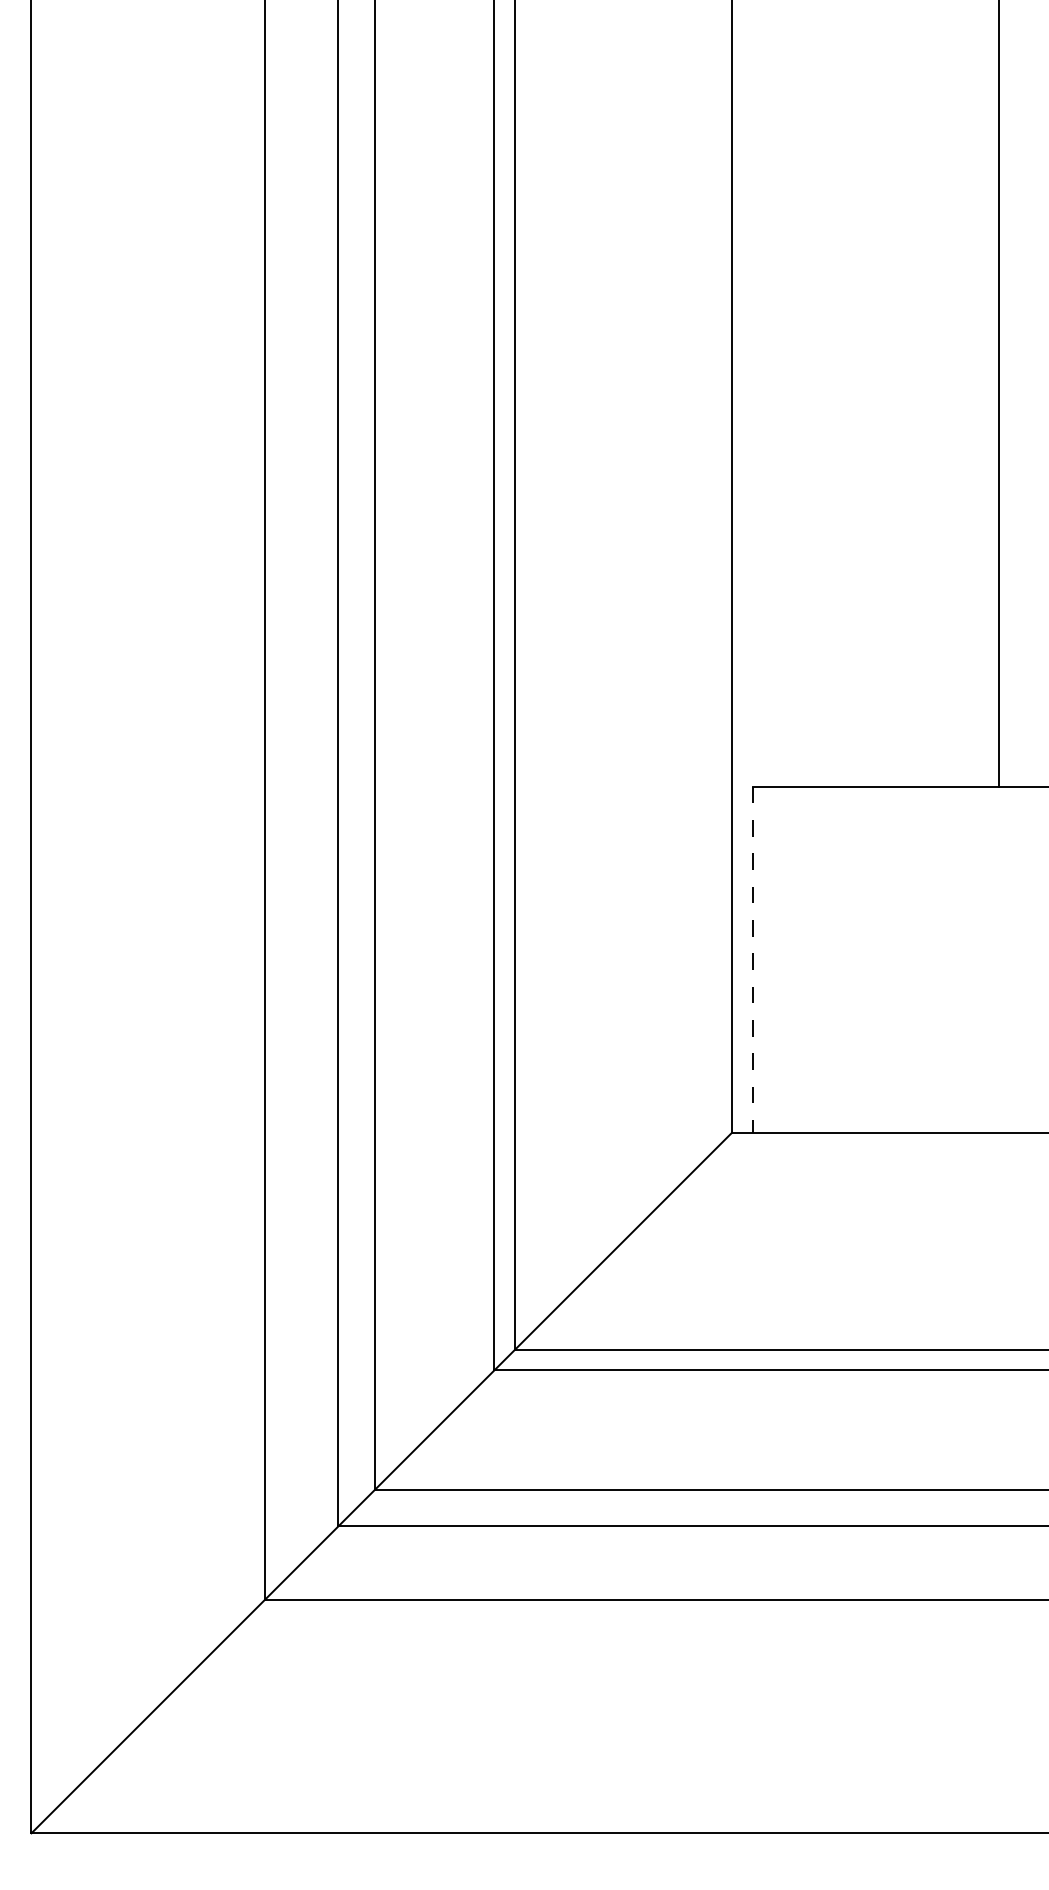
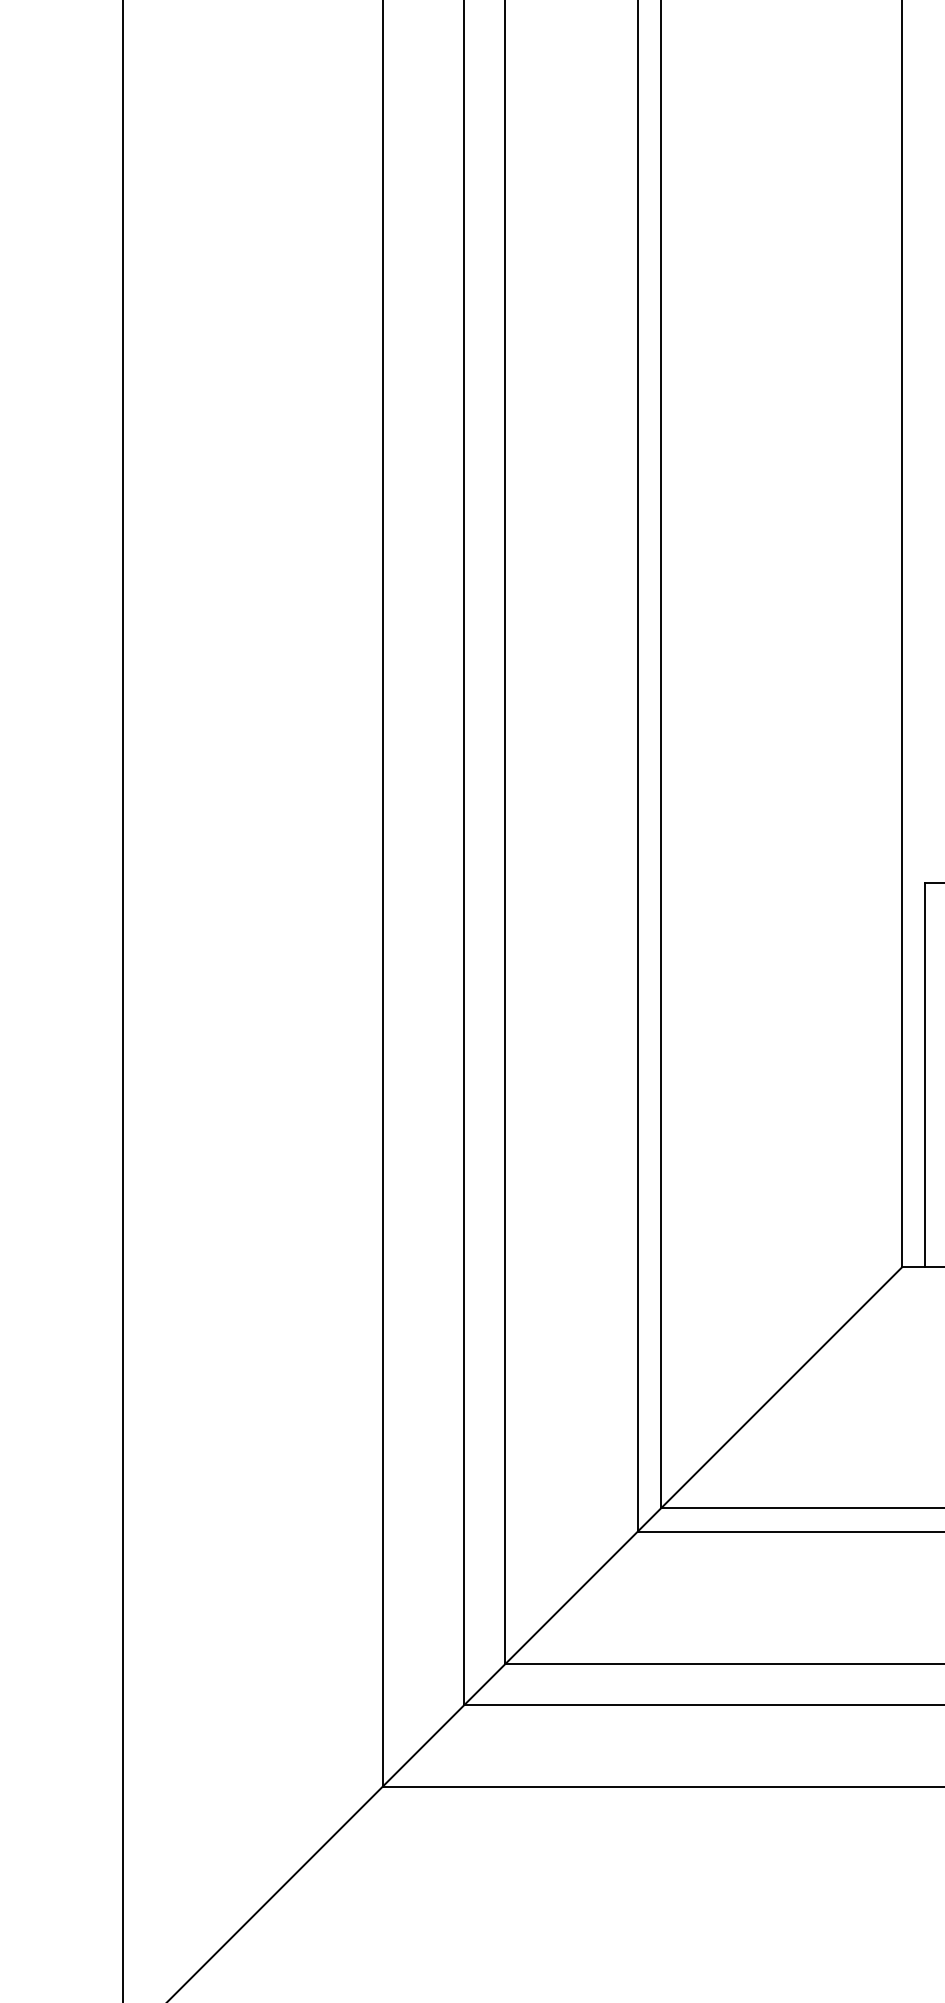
line: (752, 960) -> (924, 1075), dashed -> solid

